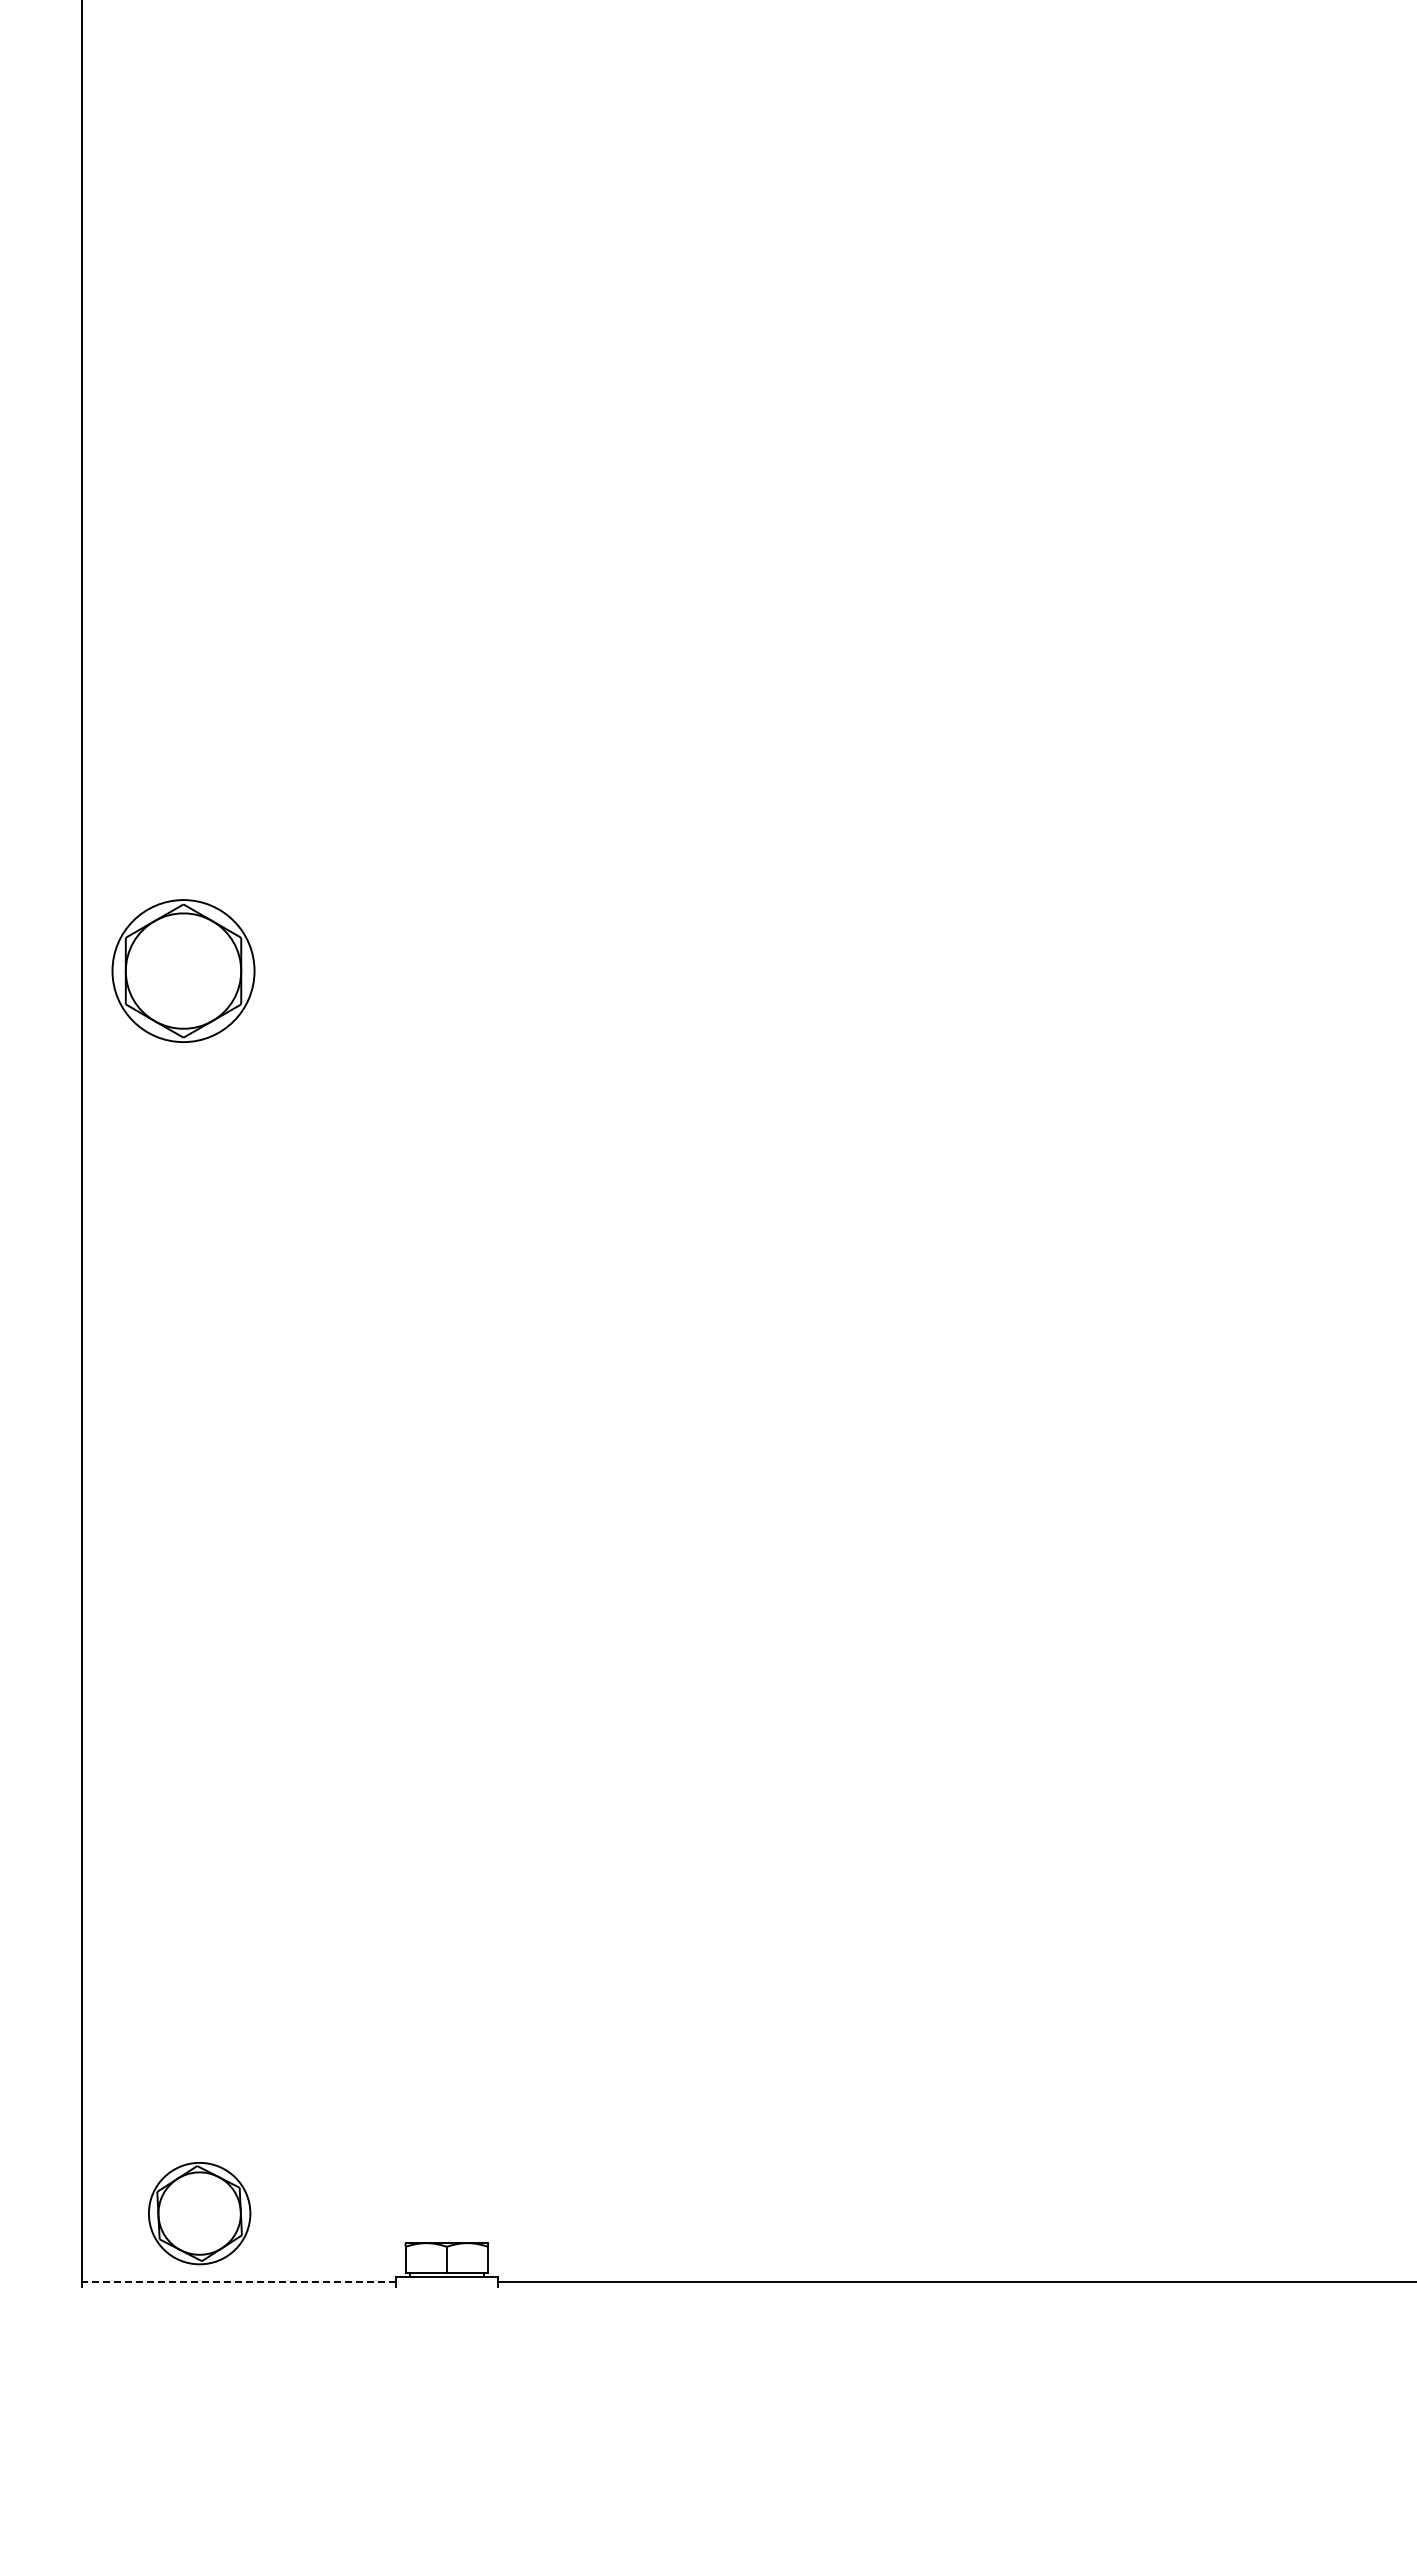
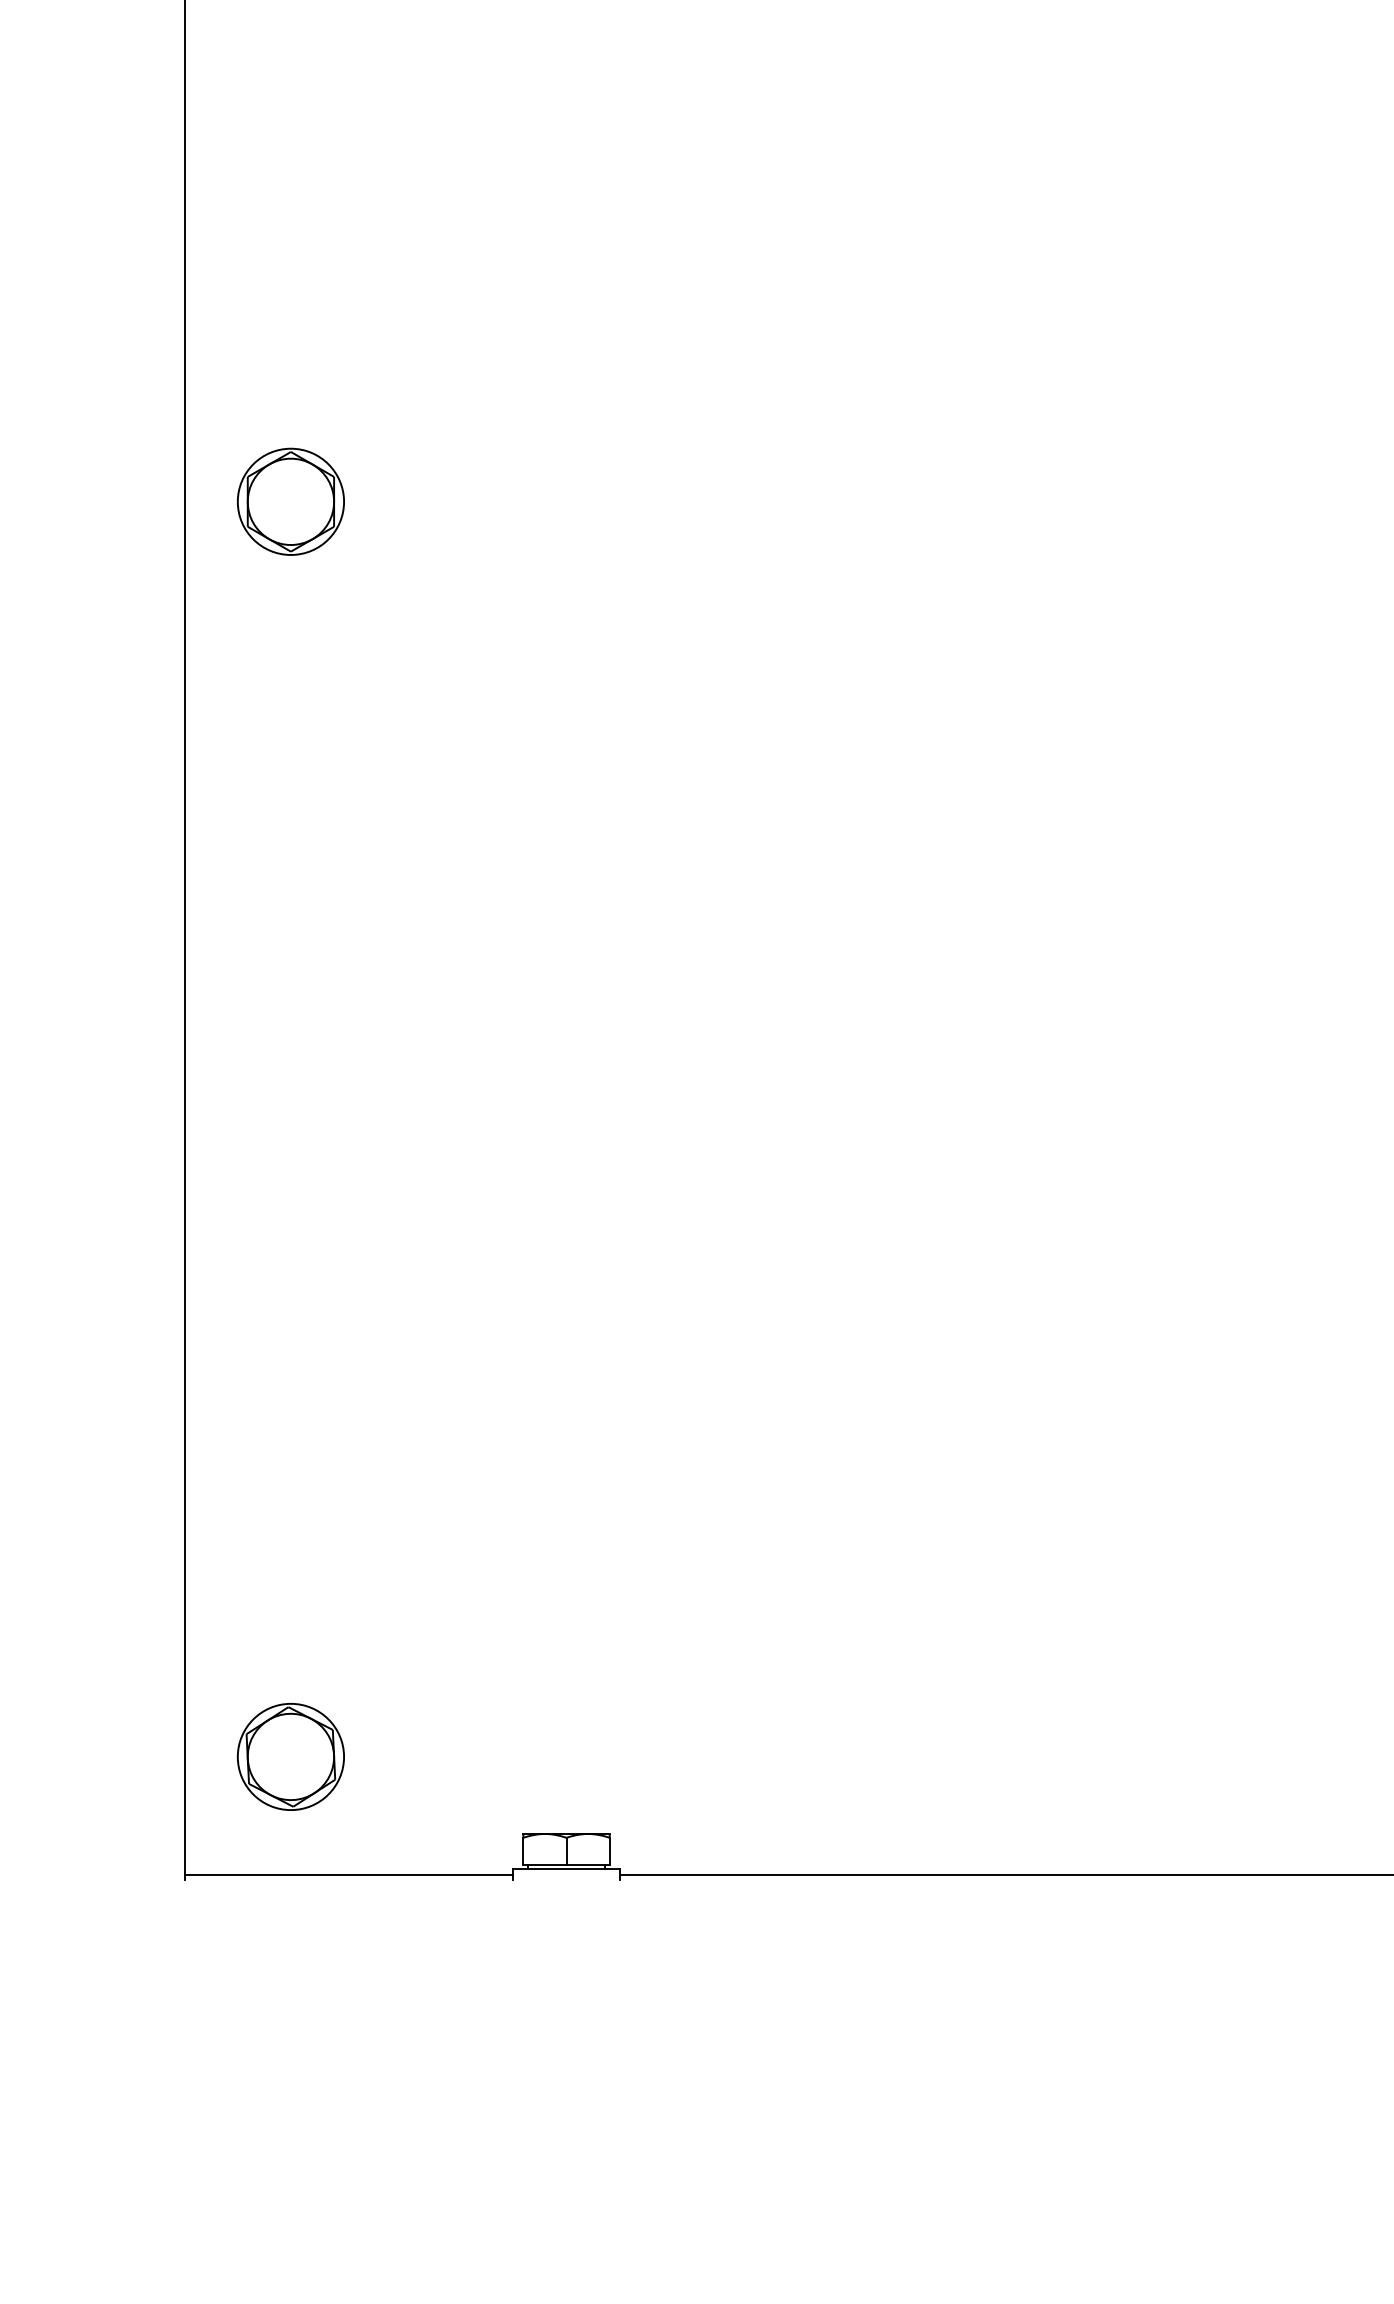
part: (183, 970) -> (290, 501), size x0.71
part: (199, 2213) -> (290, 1756), moved
line: (239, 2282) -> (349, 1875), dashed -> solid

